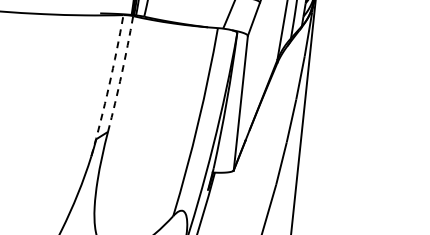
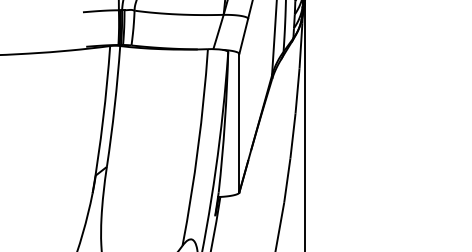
arc: (121, 74) -> (114, 106), dashed -> solid
arc: (109, 85) -> (103, 119), dashed -> solid

